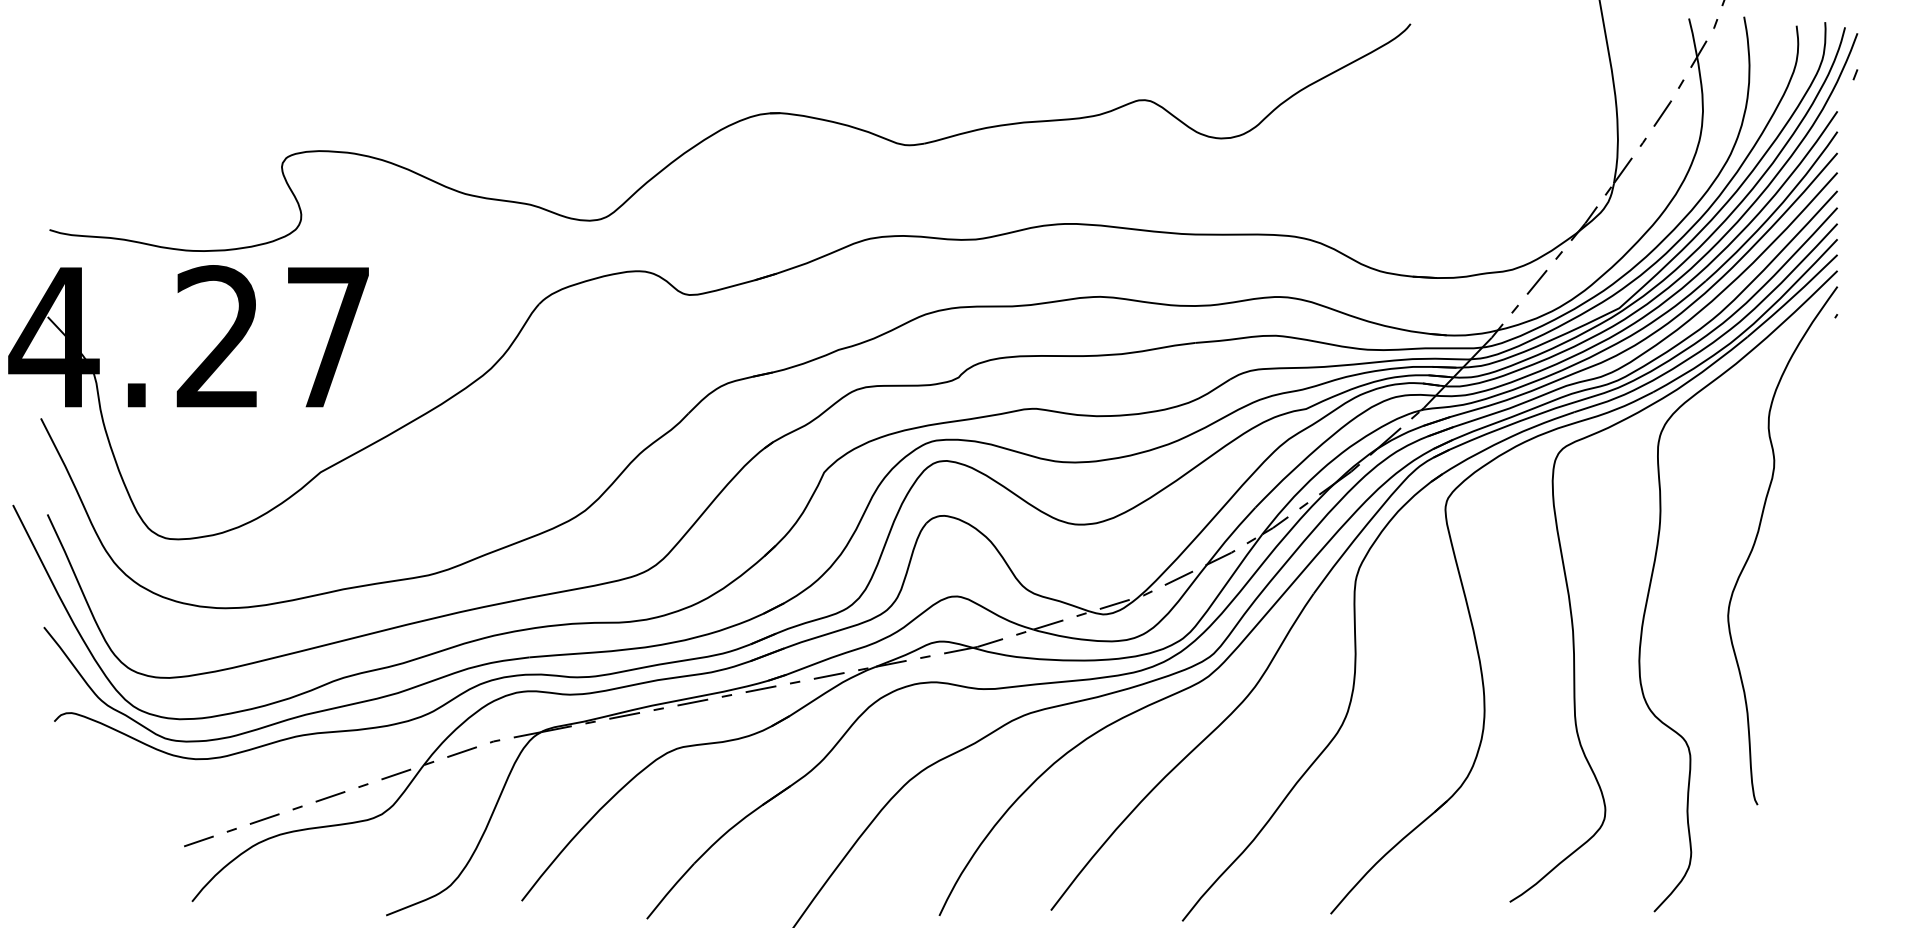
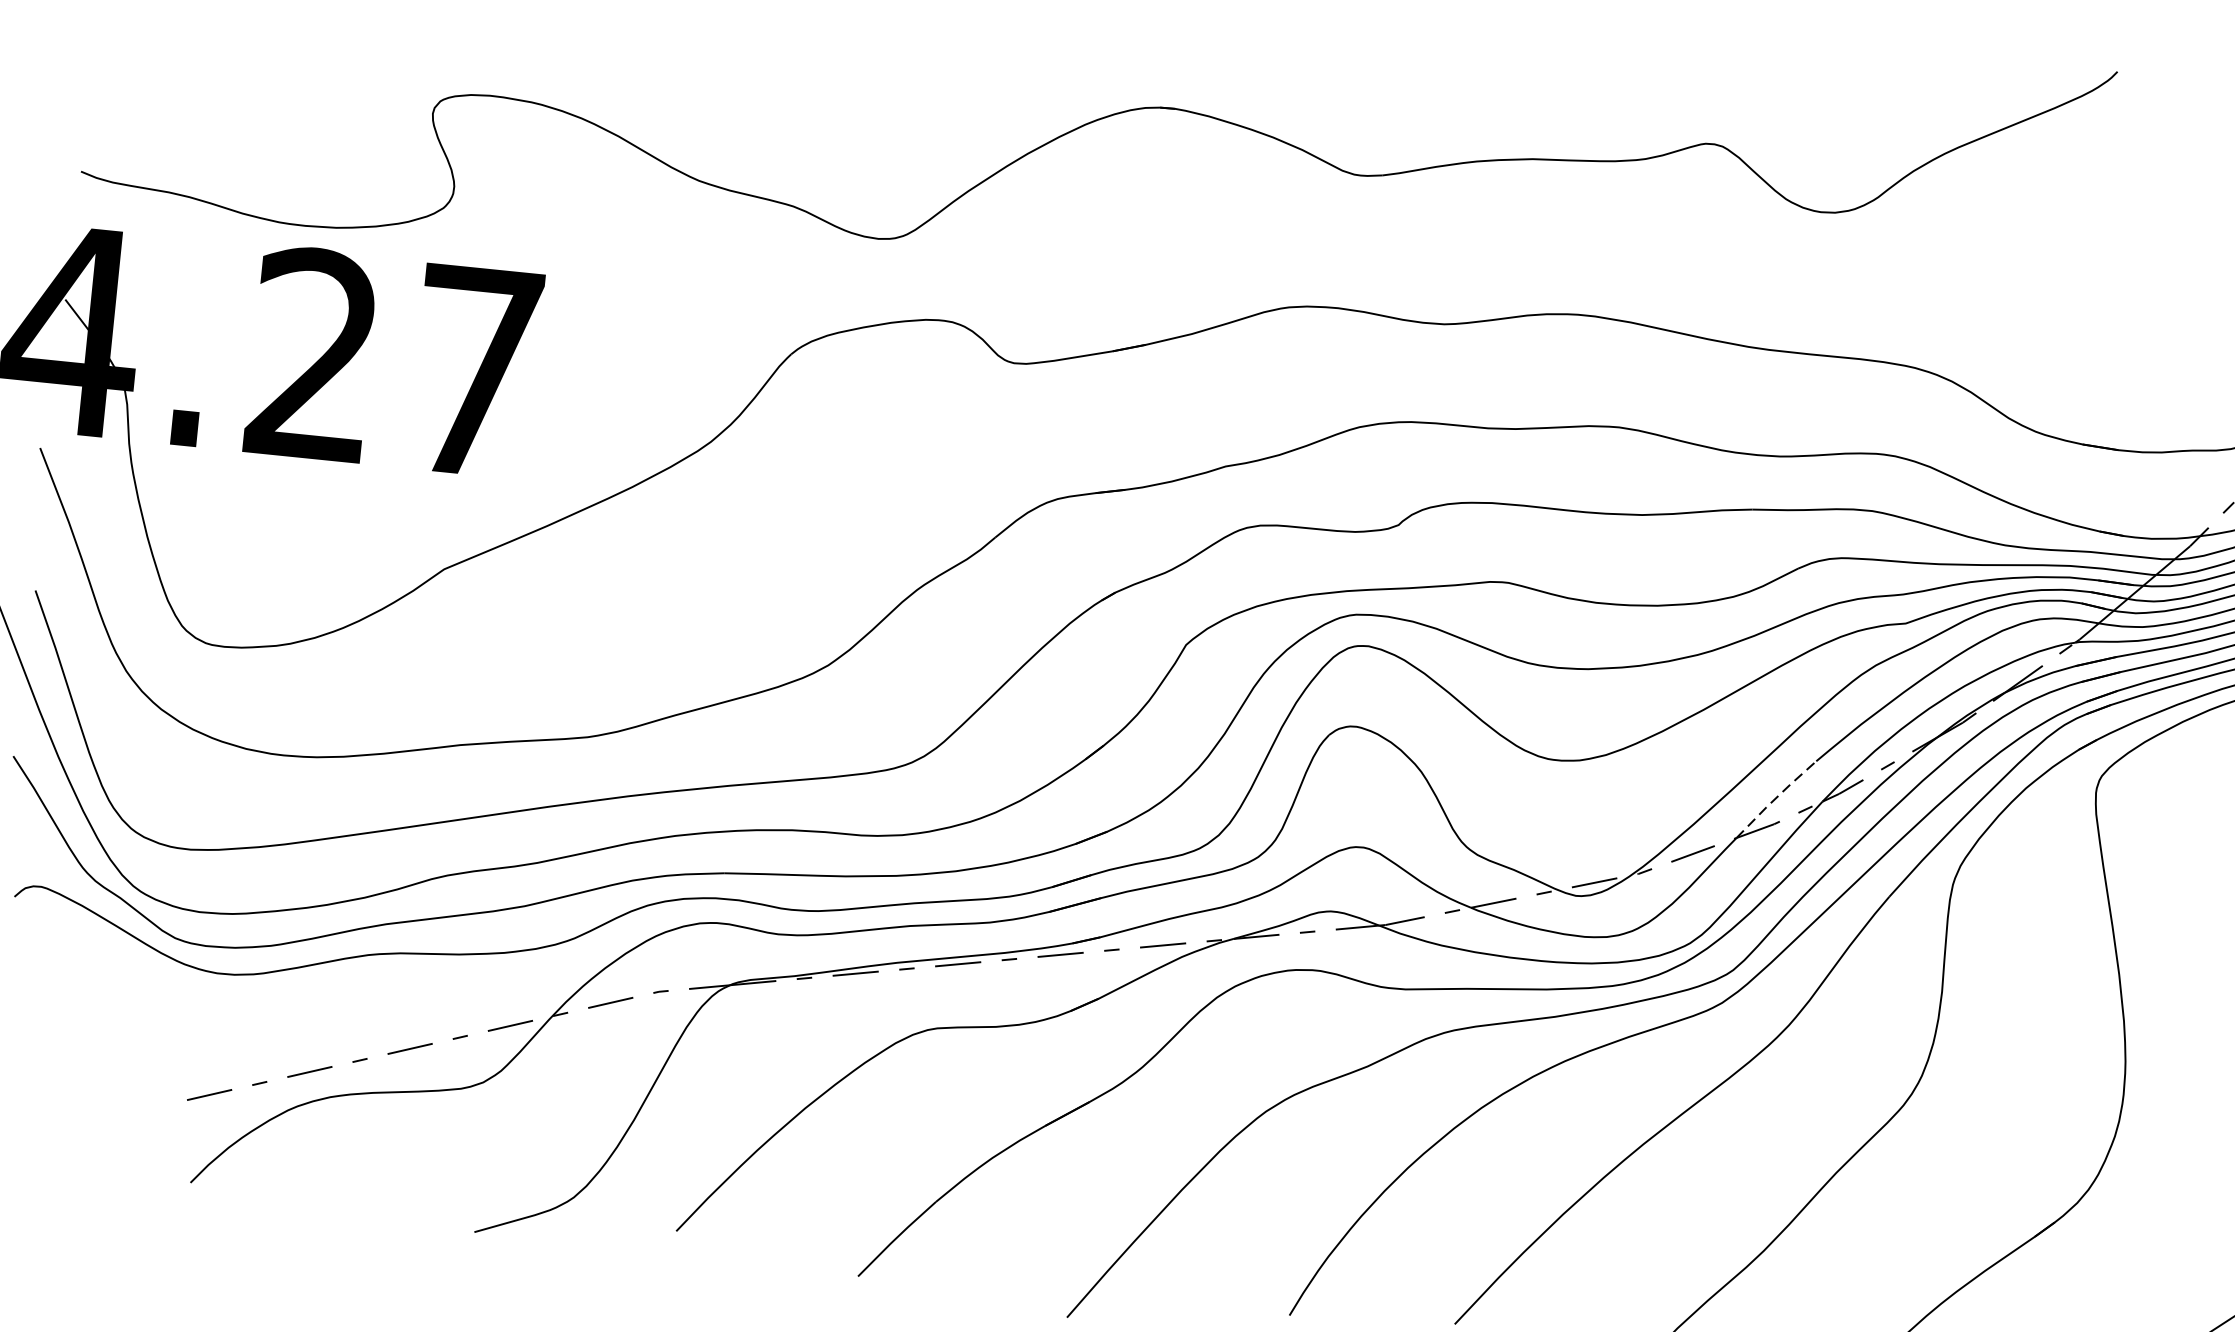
line: (1230, 535) -> (1775, 798), solid -> dashed

